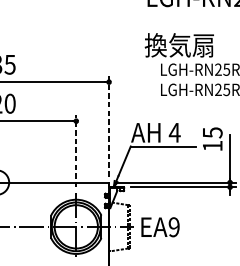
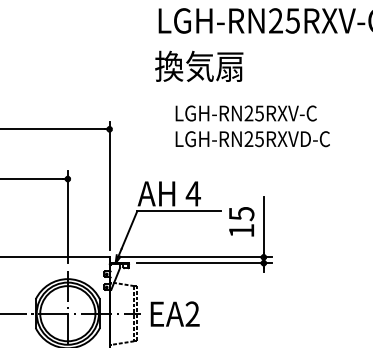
text: (179, 44) -> (199, 65), moved
line: (108, 126) -> (109, 185), dashed -> solid
text: (212, 138) -> (241, 221), moved
line: (76, 150) -> (67, 216), dashed -> solid
text: (174, 227) -> (192, 314), EA9 -> EA2

